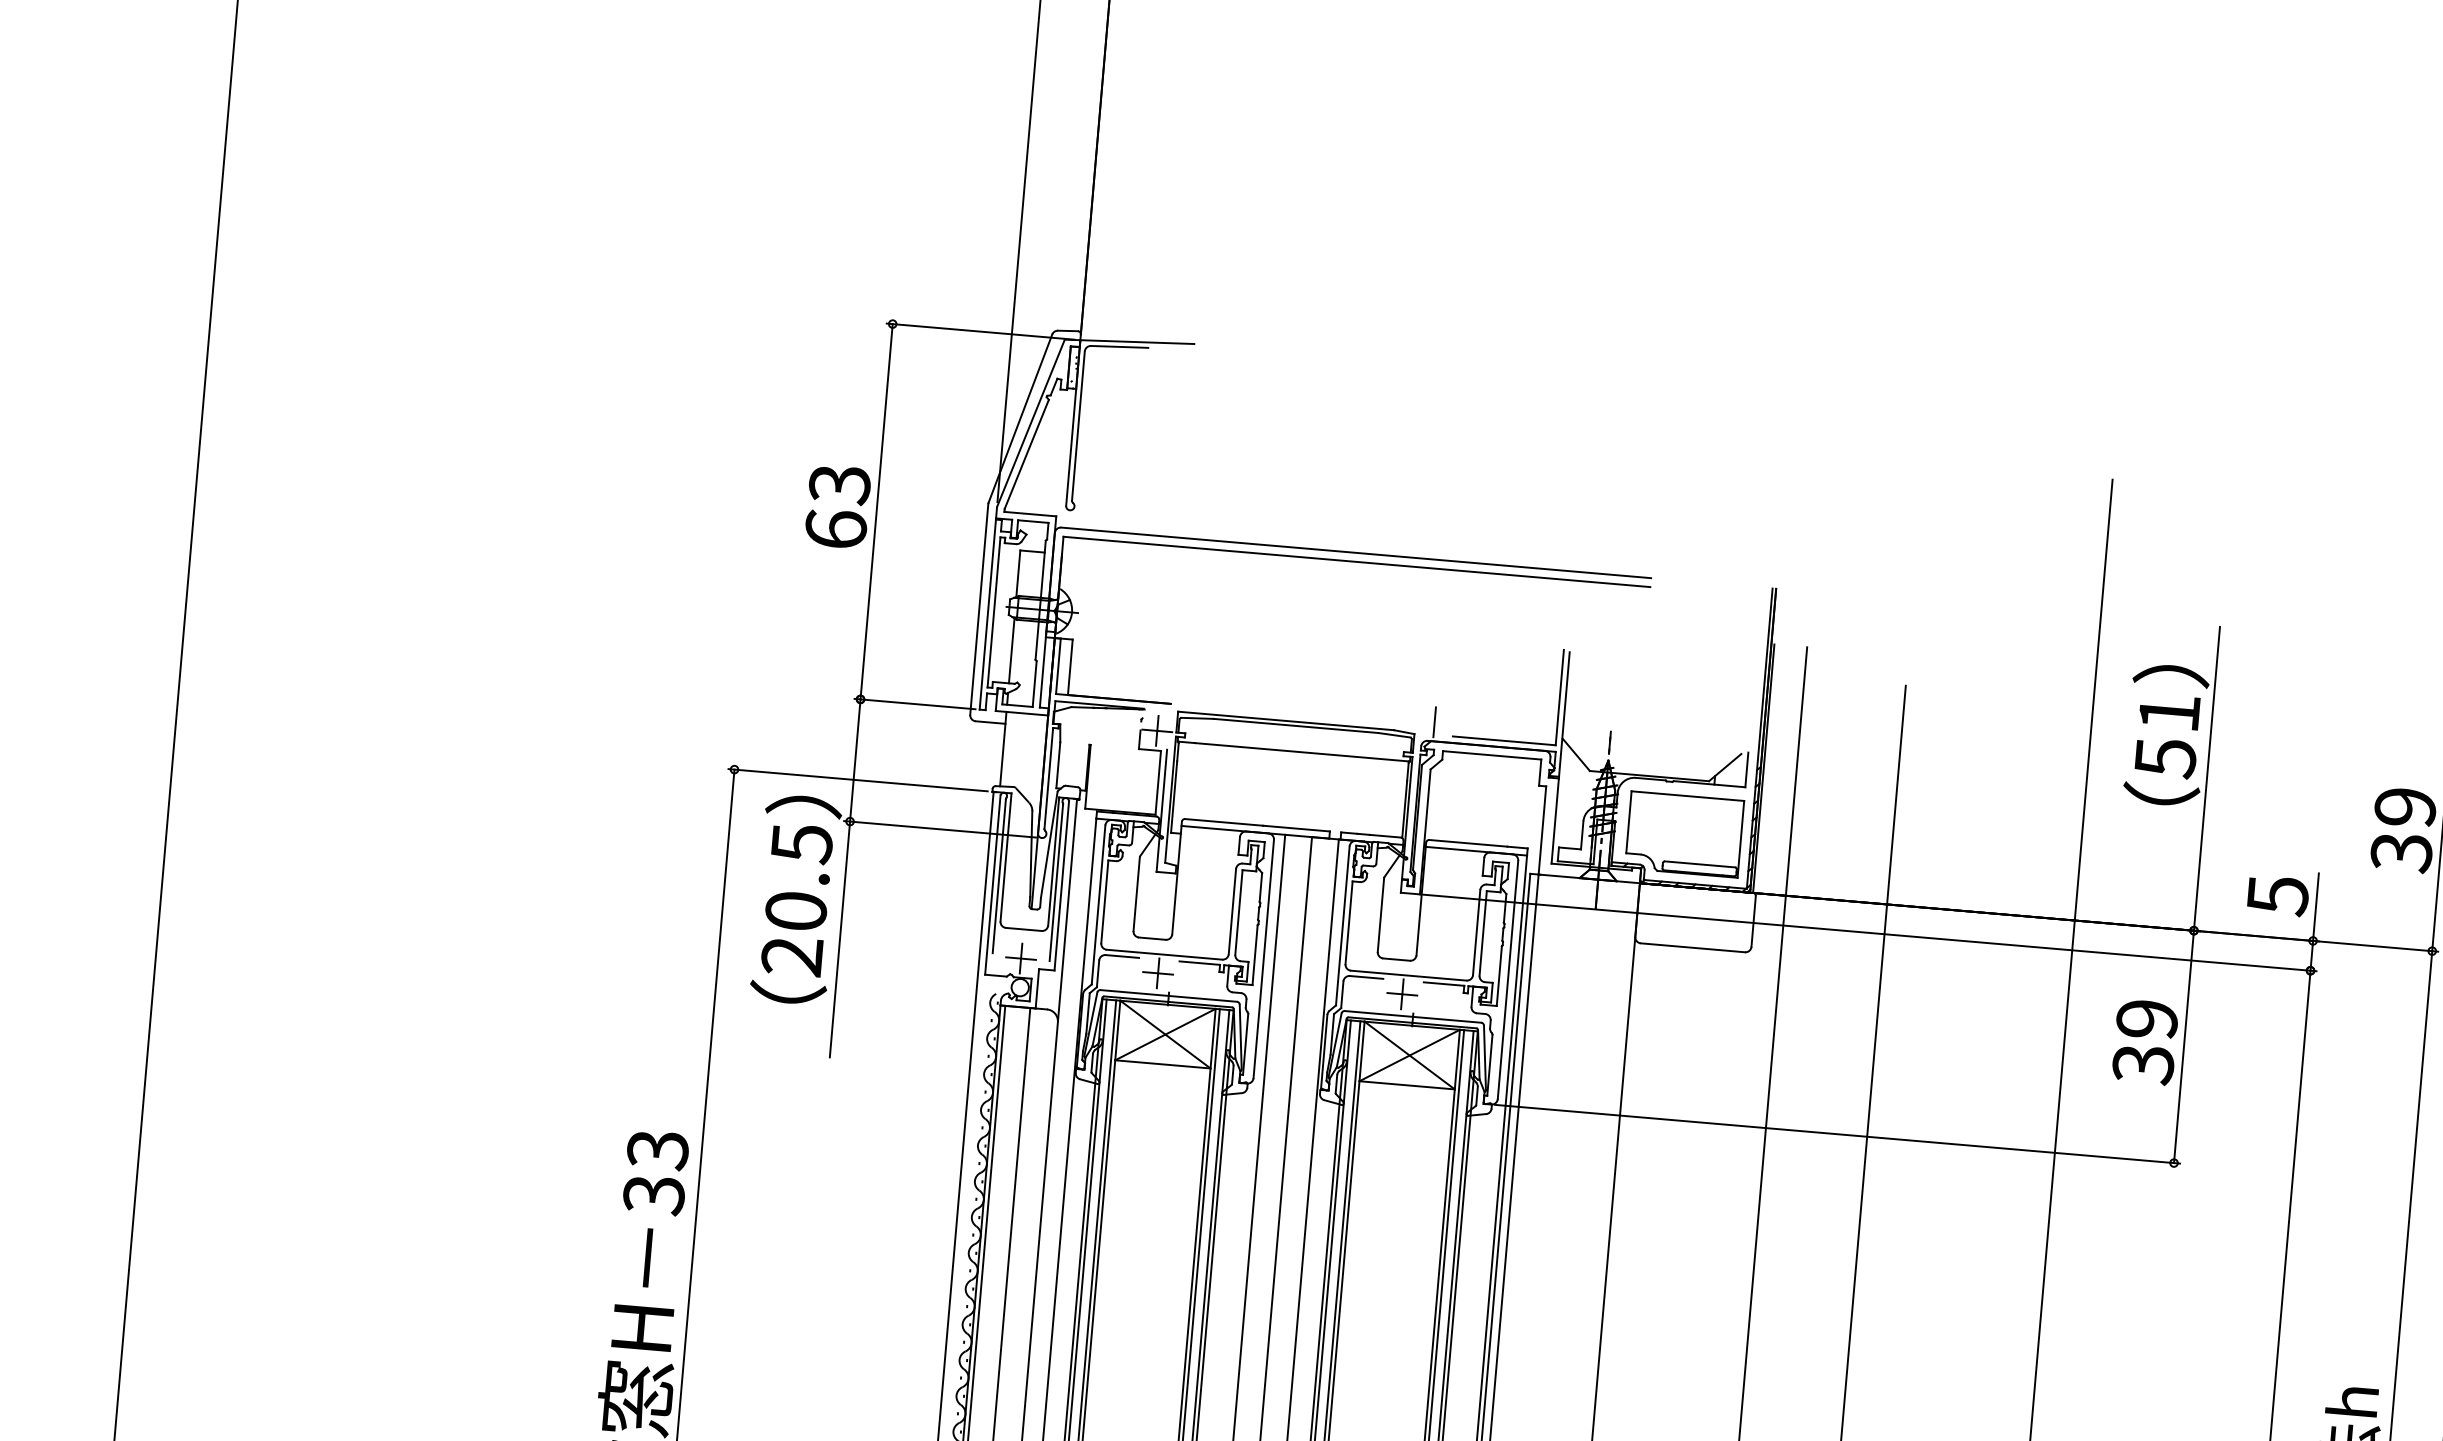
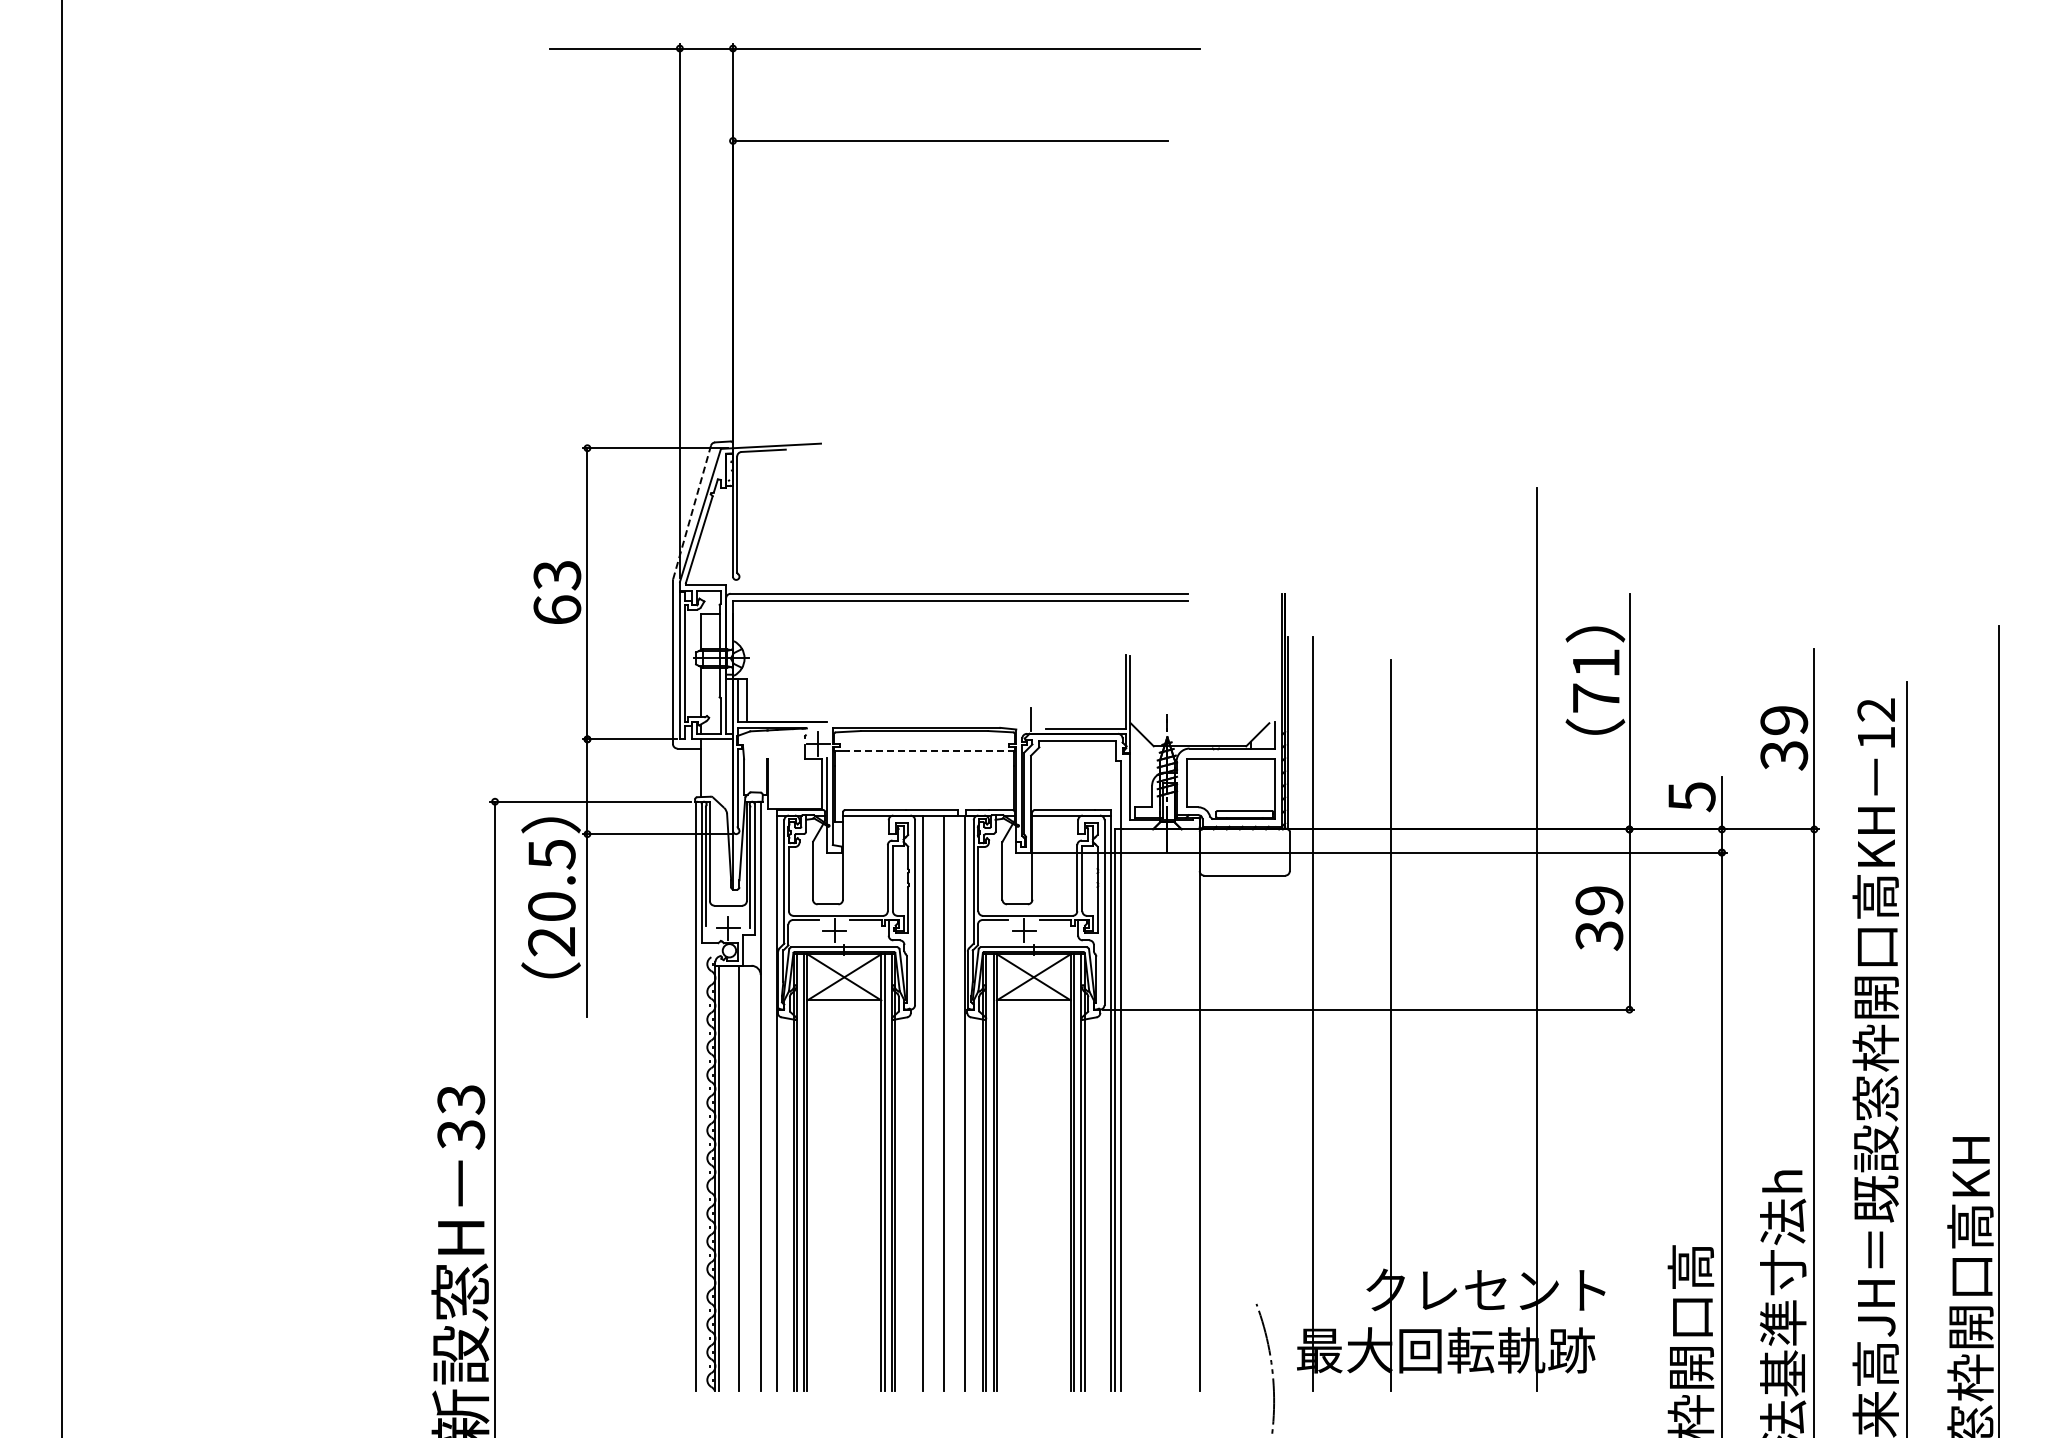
line: (1021, 418) -> (692, 512), solid -> dashed
line: (1301, 751) -> (930, 750), solid -> dashed
text: (2165, 758) -> (1596, 698), 51 -> 71

